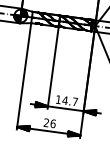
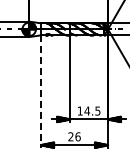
line: (24, 77) -> (41, 92), solid -> dashed
text: (74, 101) -> (97, 110), 14.7 -> 14.5

